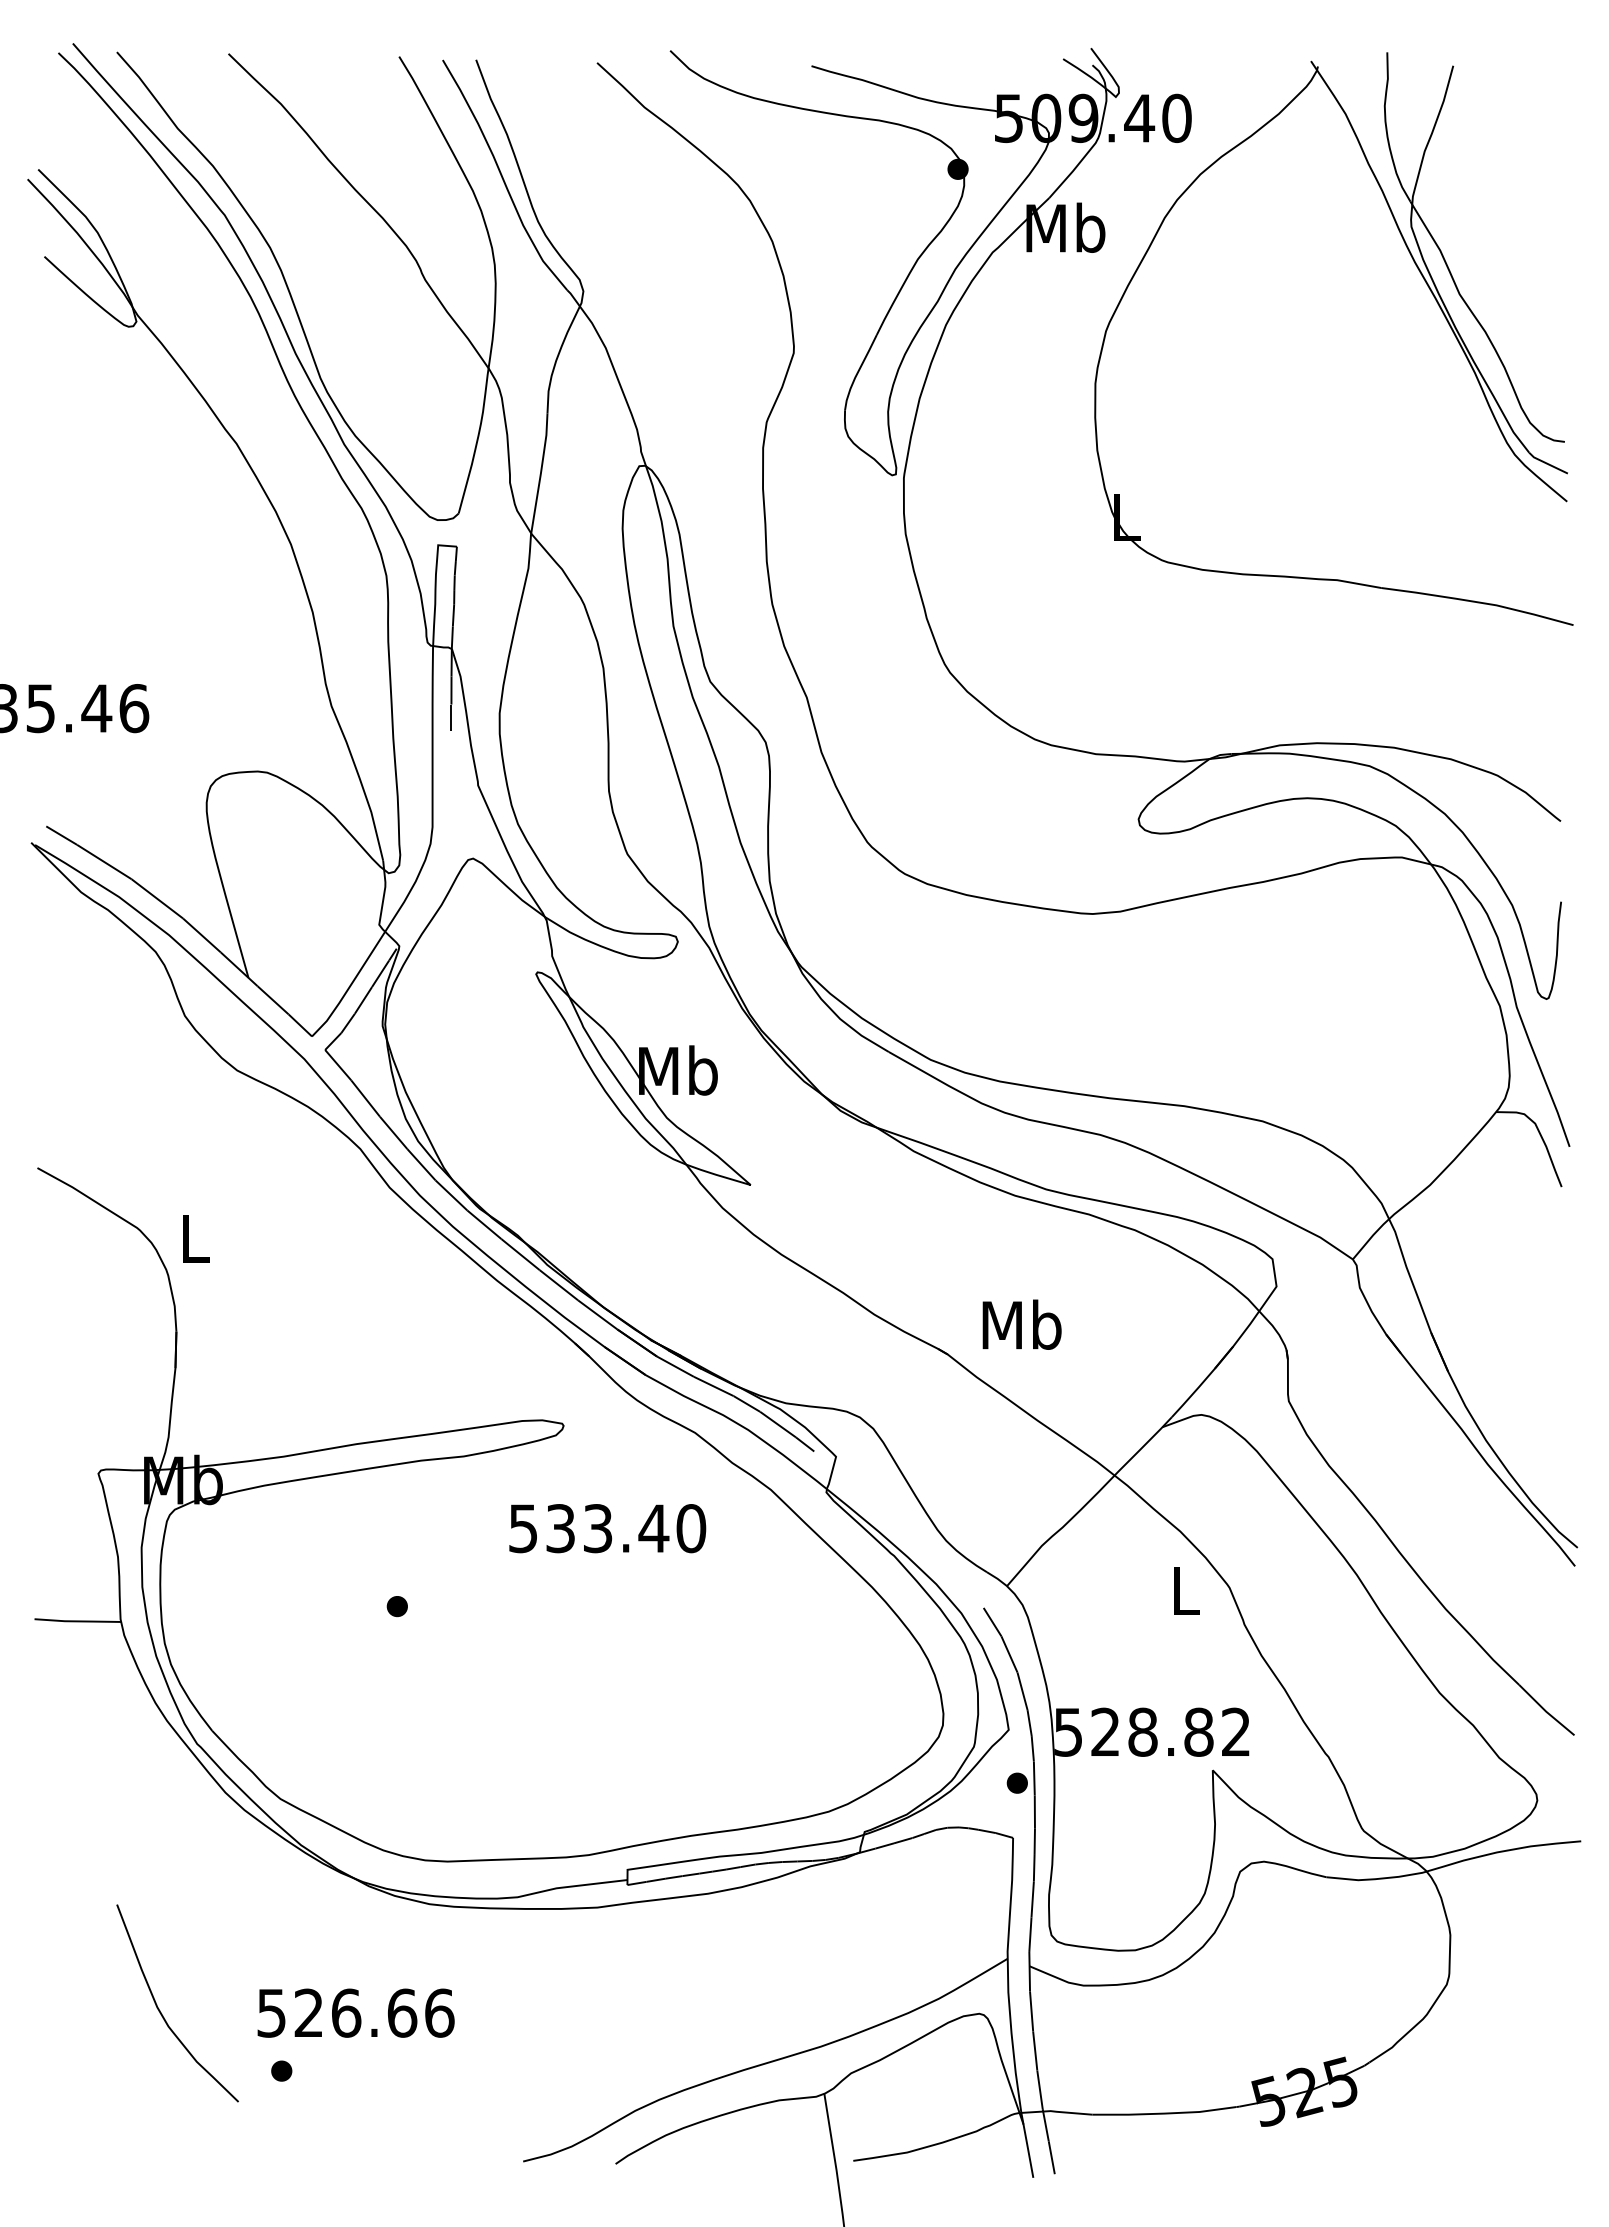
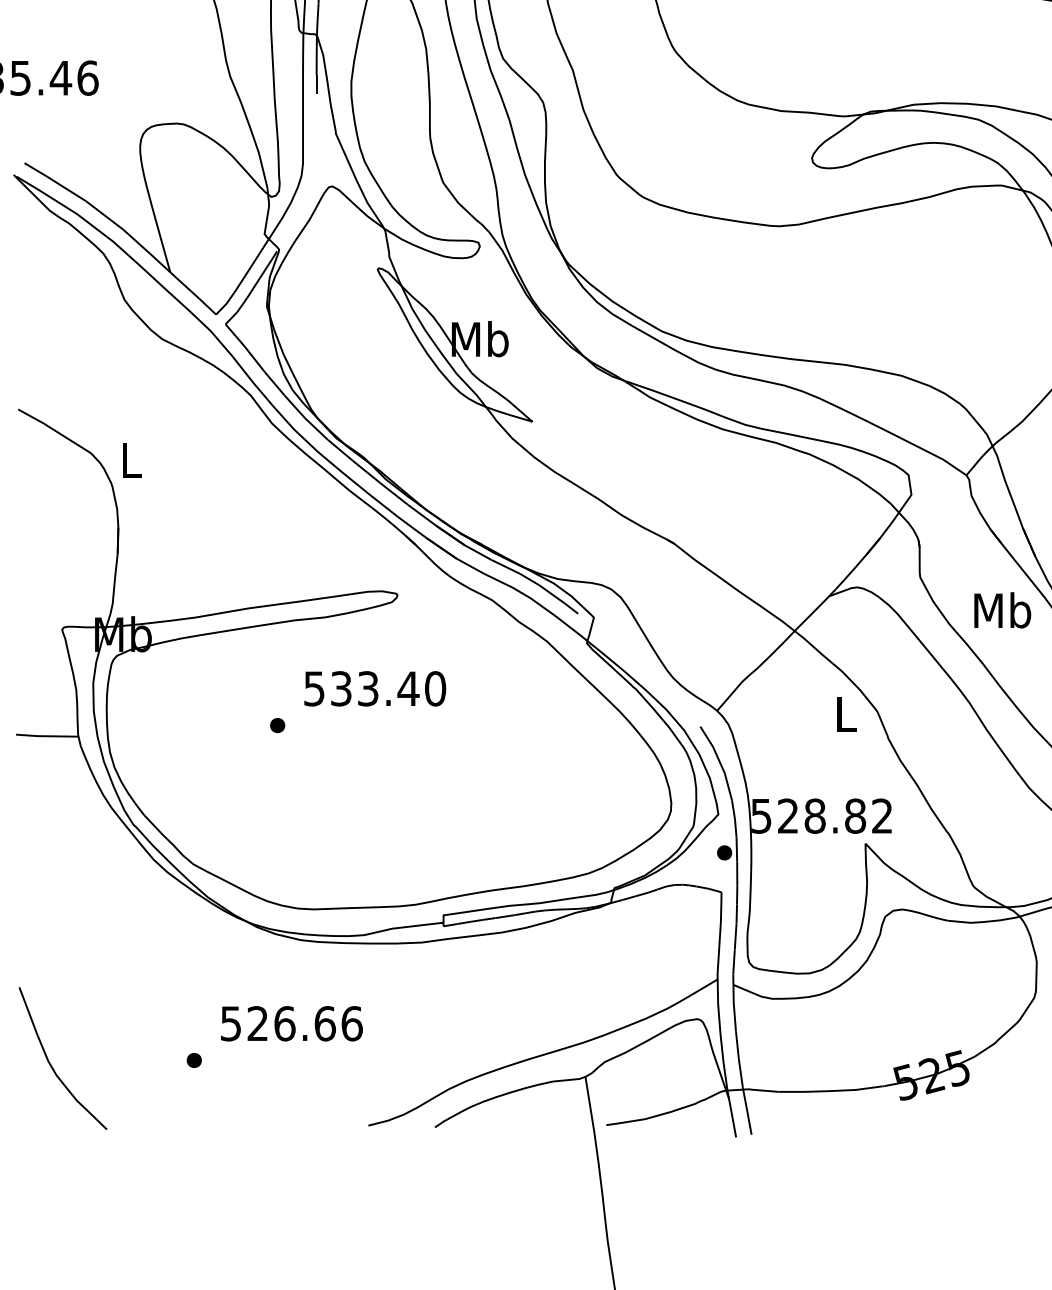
text: (1021, 1324) -> (1002, 610), moved
text: (607, 1528) -> (375, 688), moved
curve: (161, 2012) -> (51, 1065), moved
text: (355, 2012) -> (291, 1023), moved

